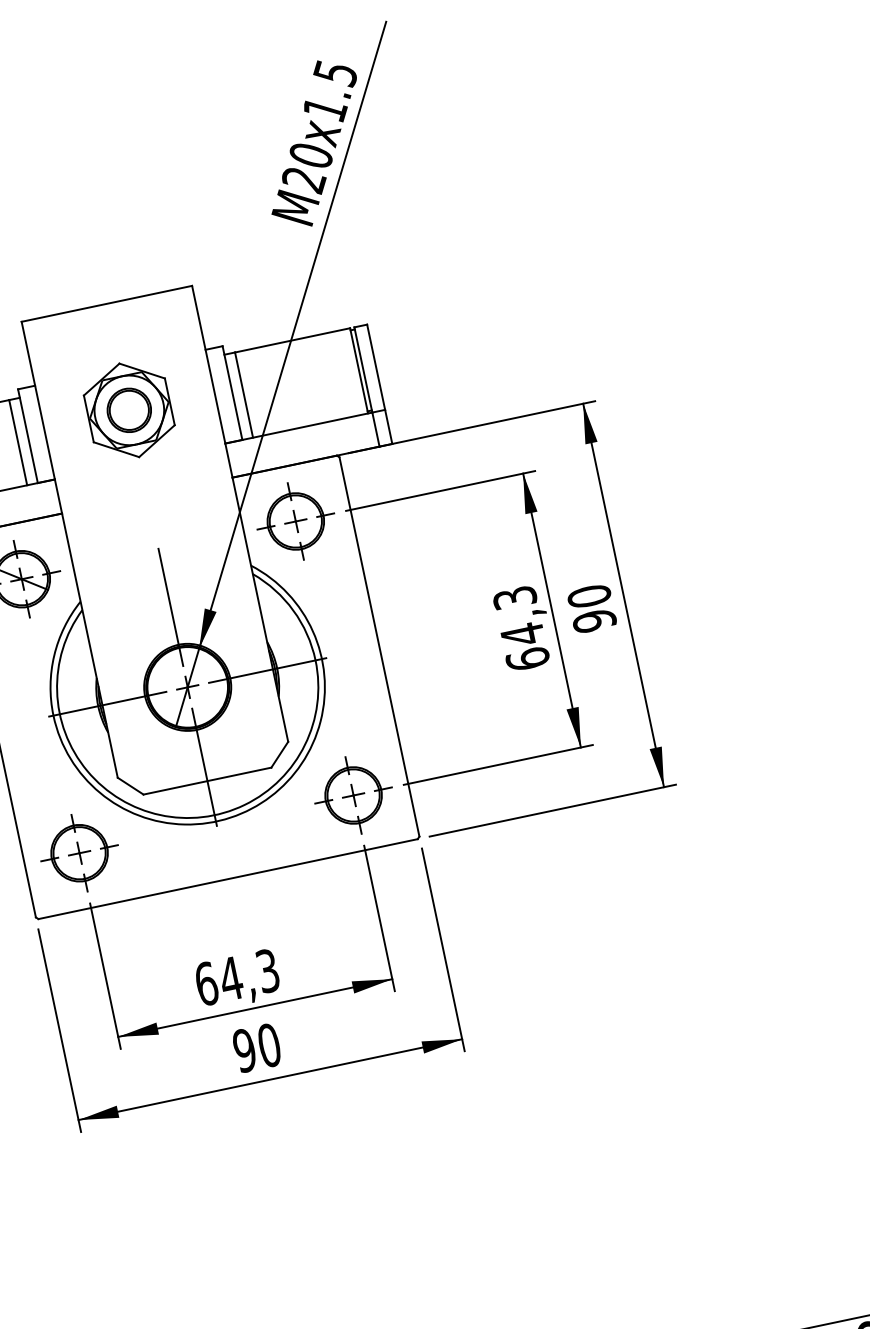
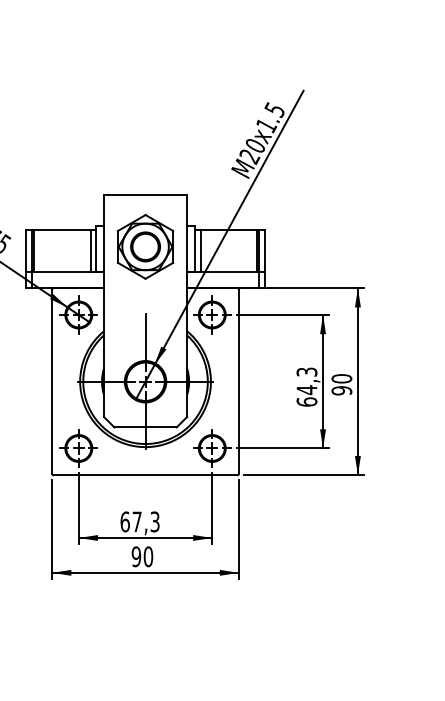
part: (129, 409) -> (145, 246), size x1.4
text: (231, 977) -> (137, 521), 64,3 -> 67,3

